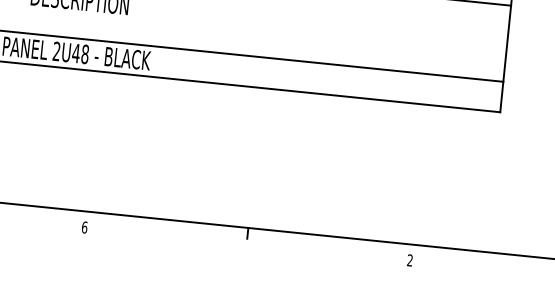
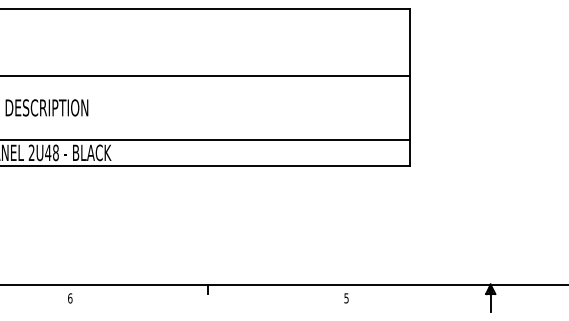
text: (410, 260) -> (346, 298), 2 -> 5

